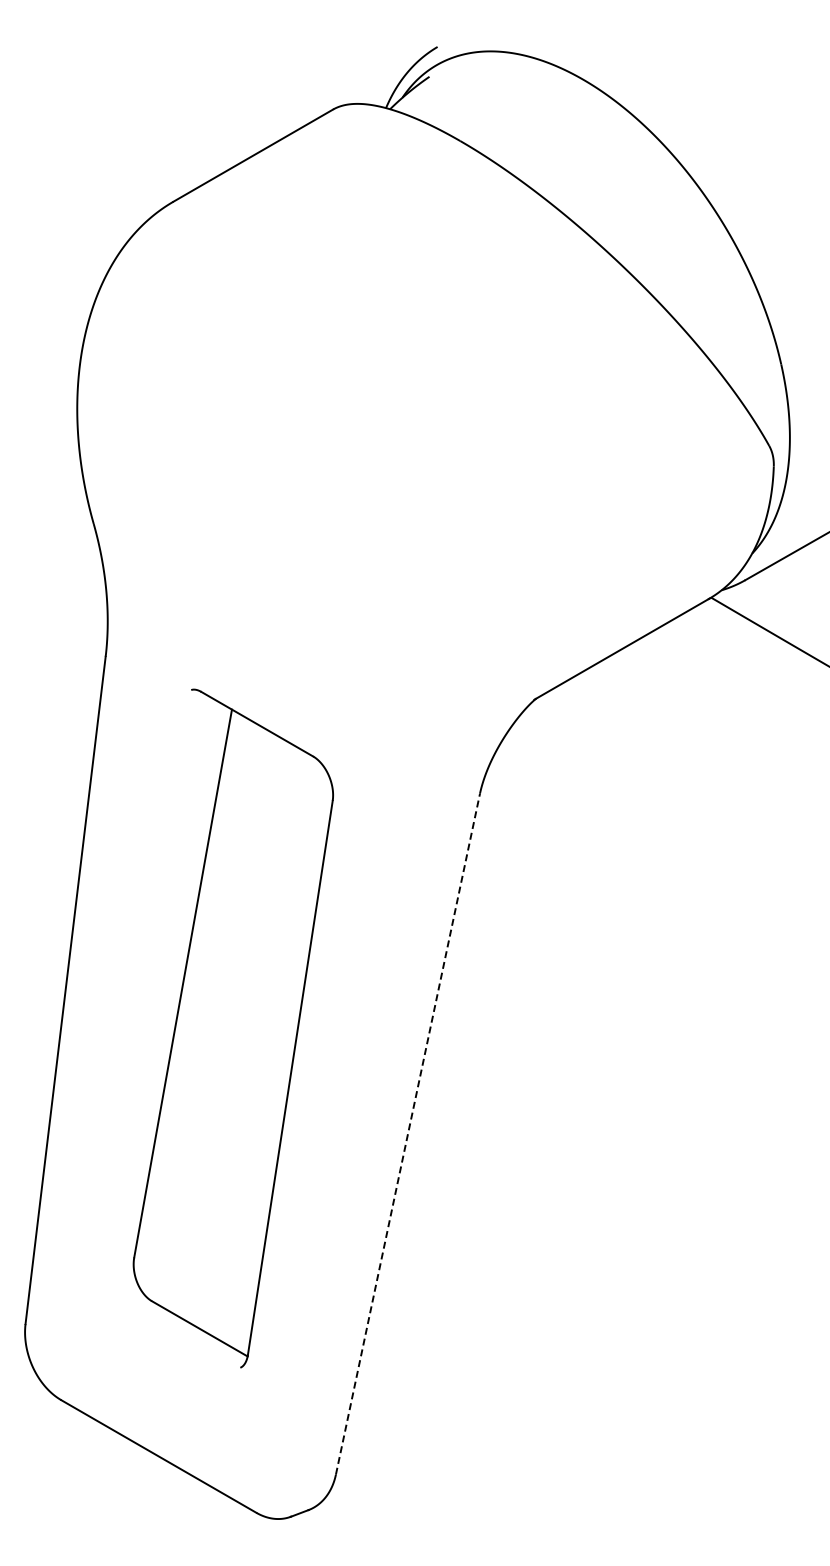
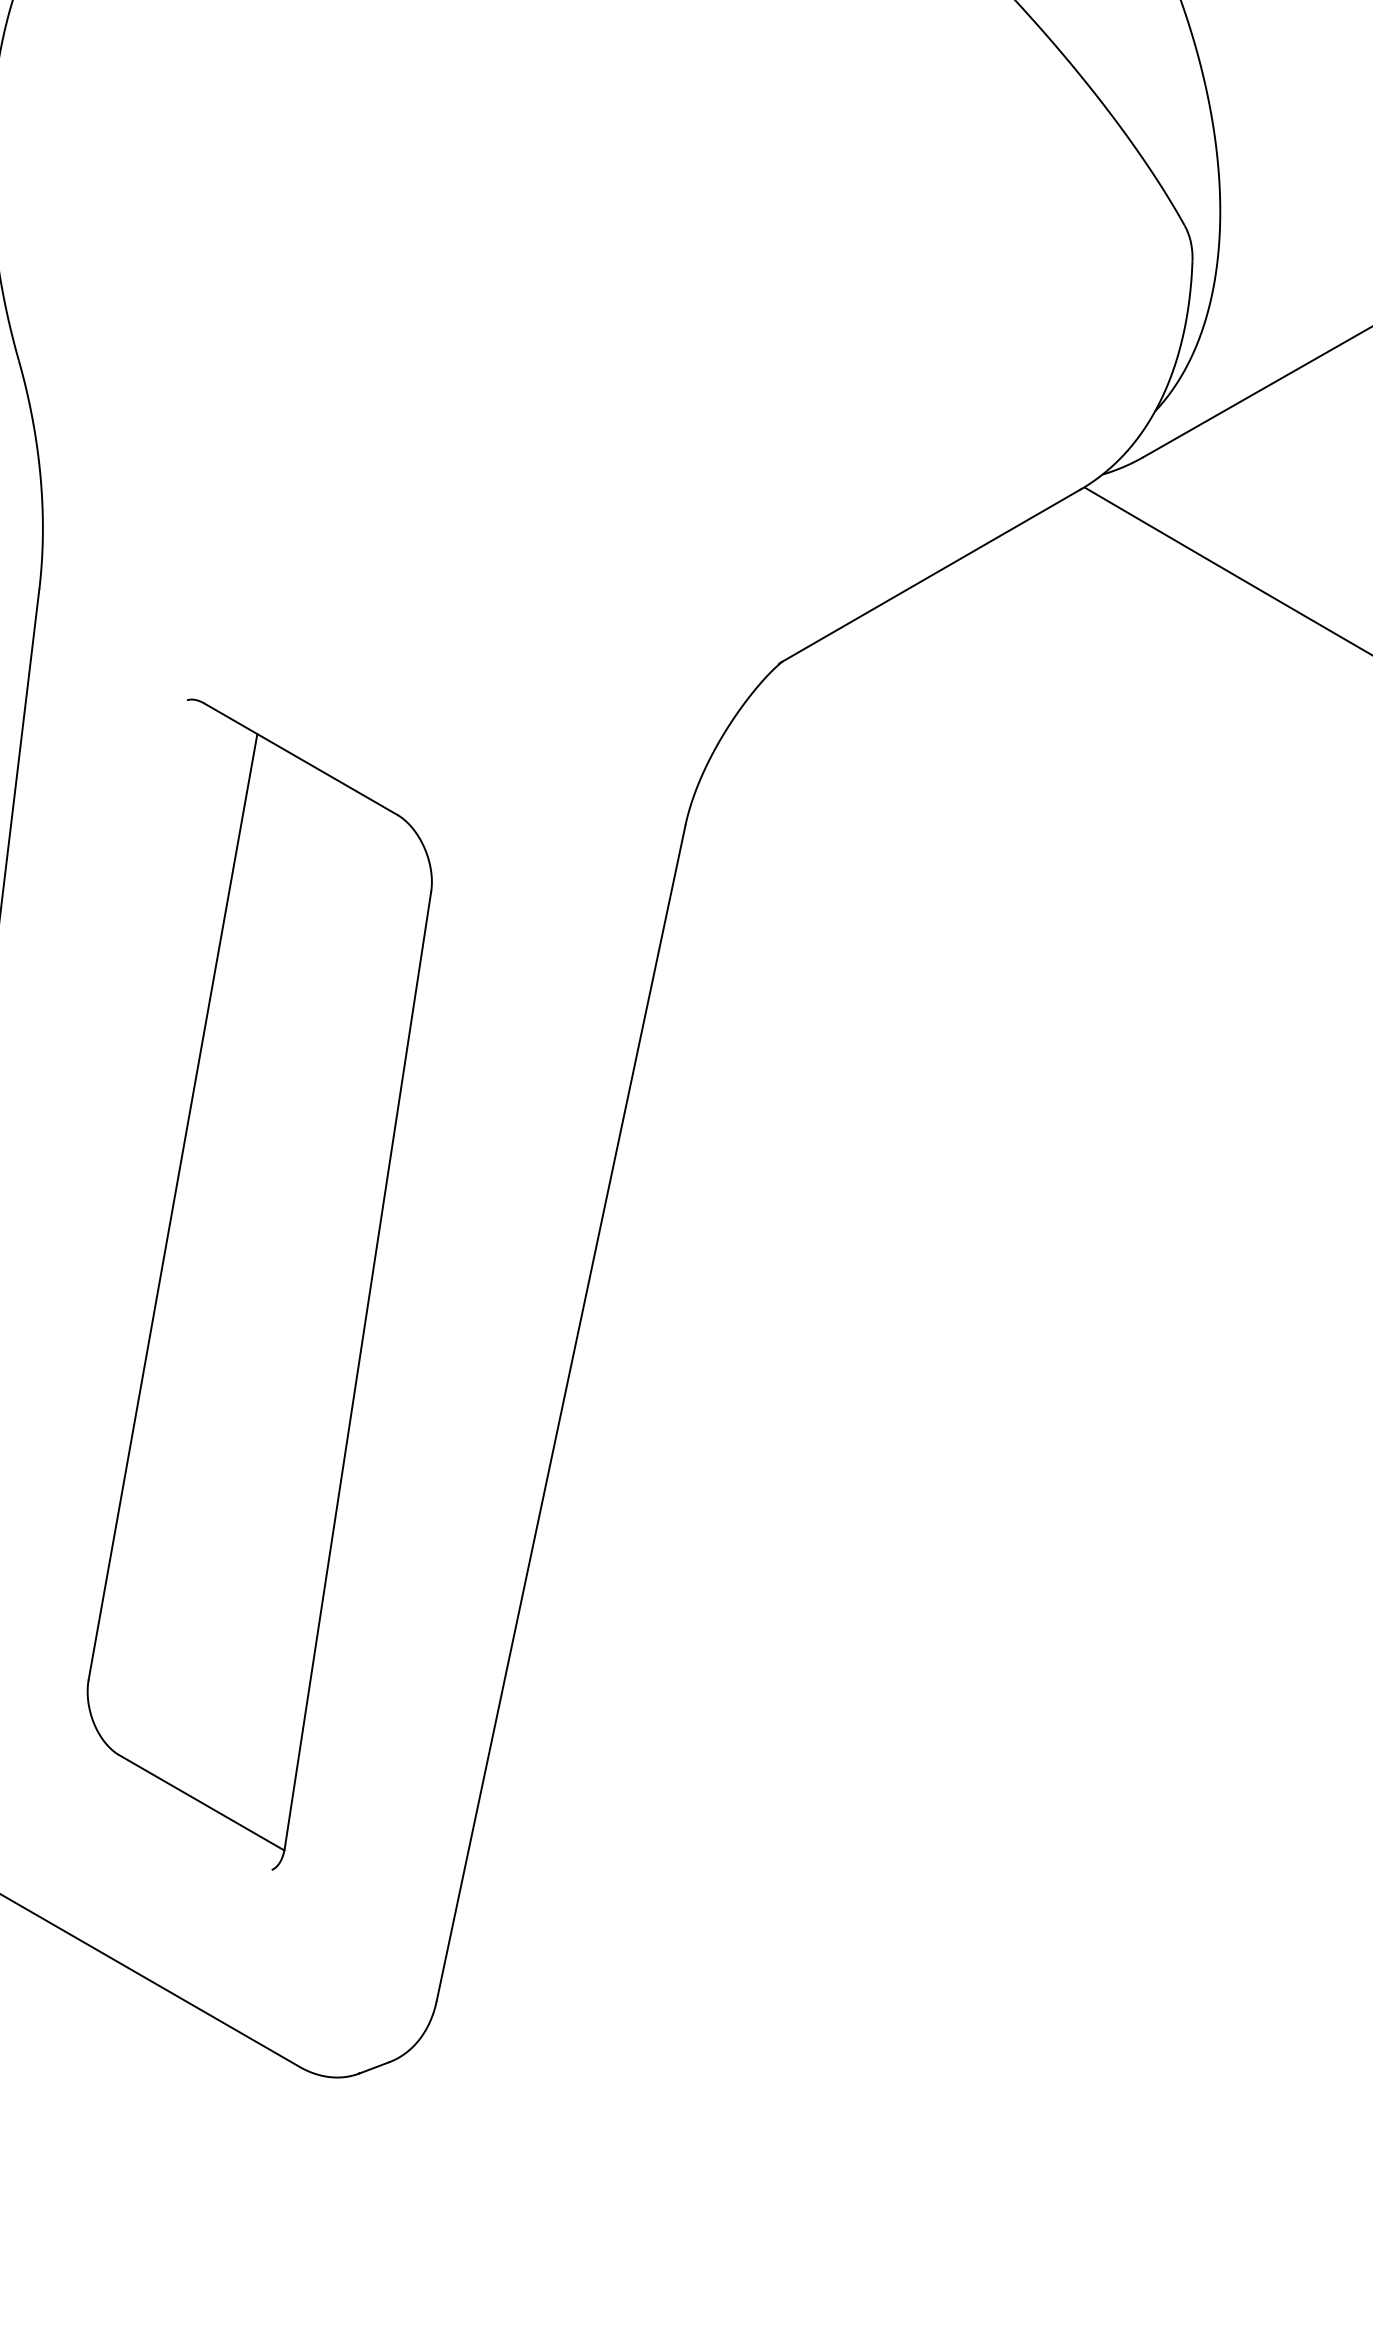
part: (232, 1028) -> (258, 1284), moved
line: (408, 1133) -> (561, 1412), dashed -> solid

